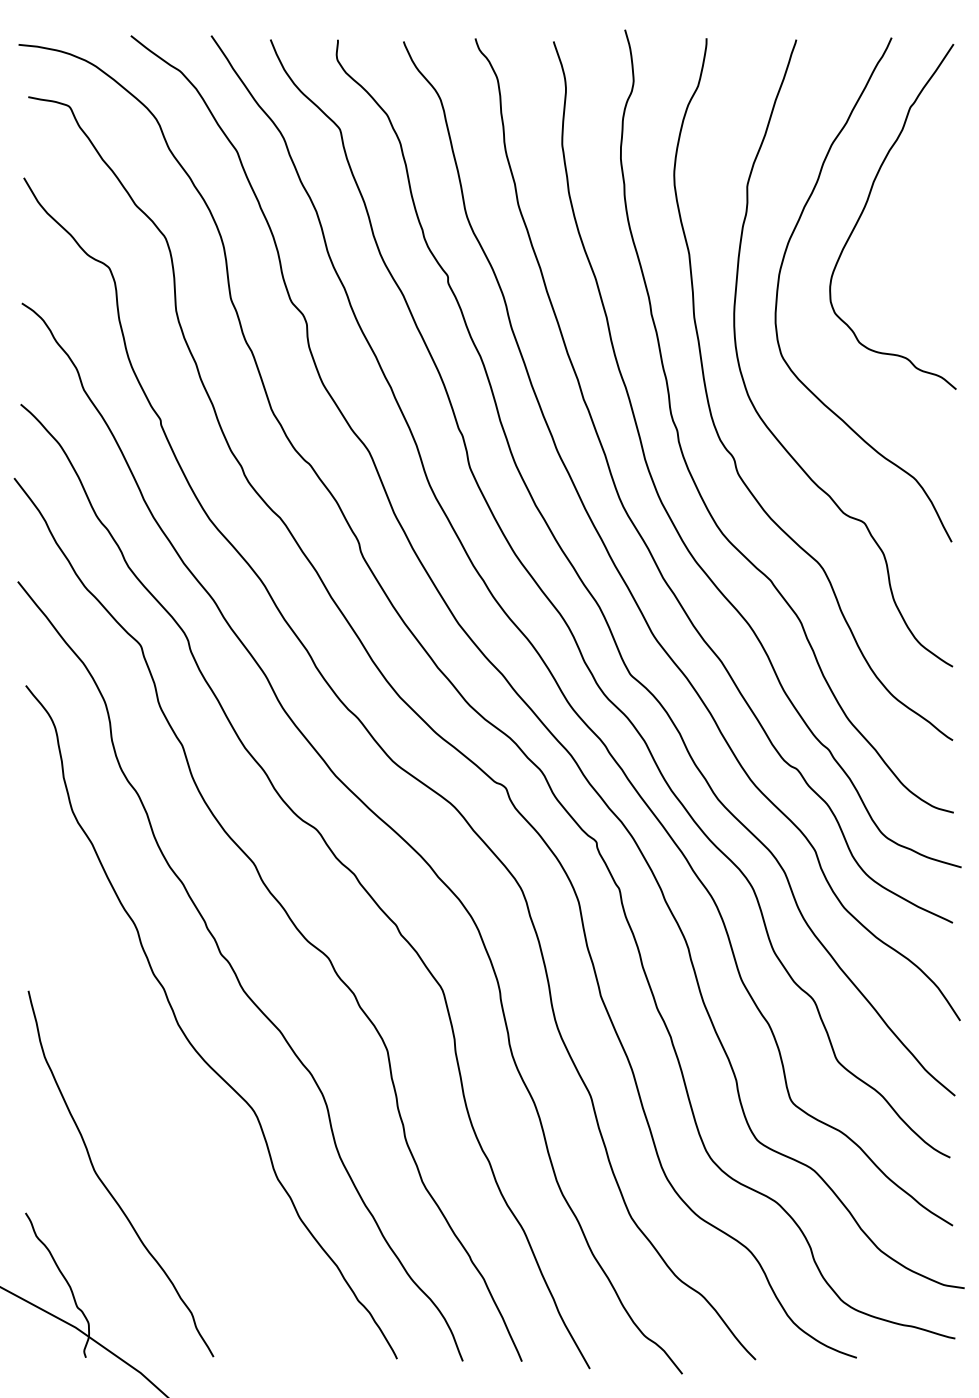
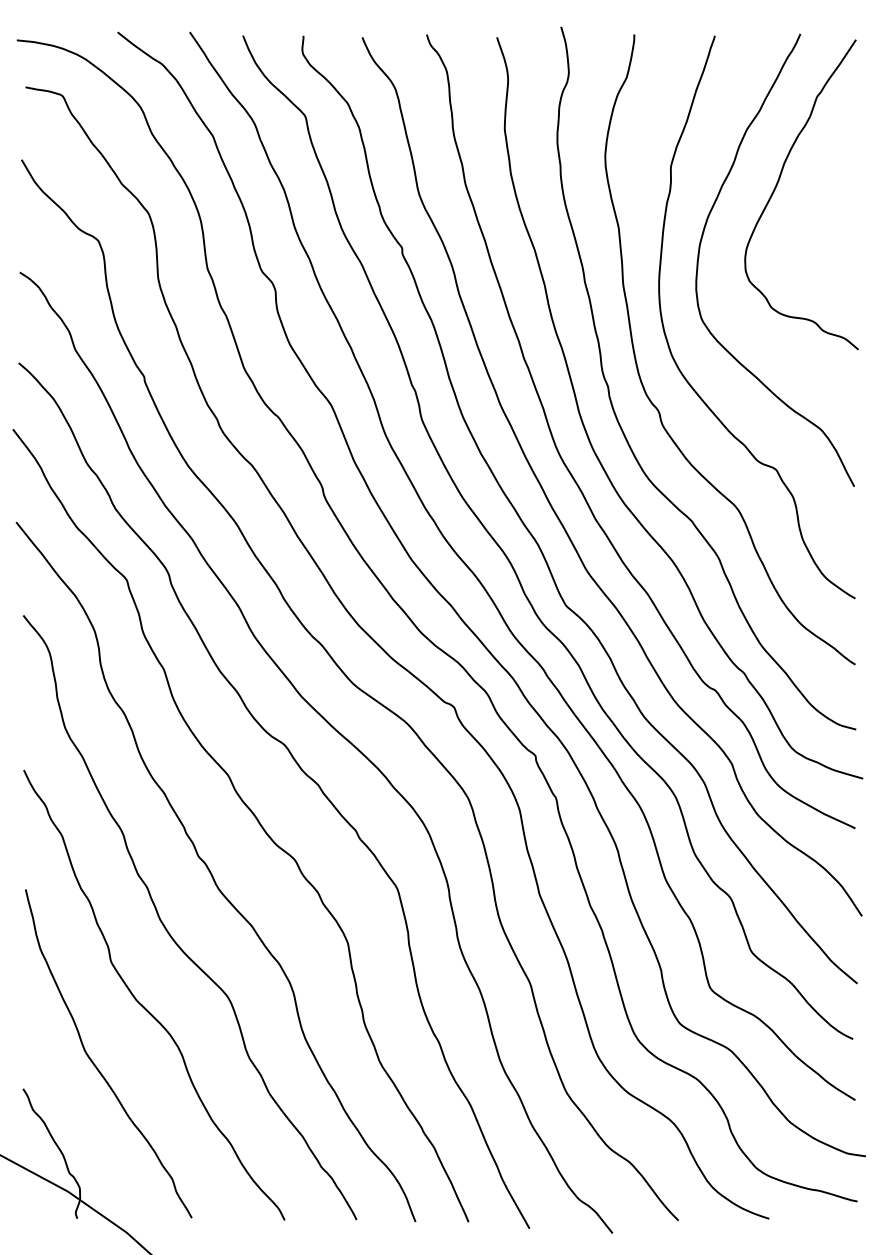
curve: (159, 1120) -> (143, 1005), added

